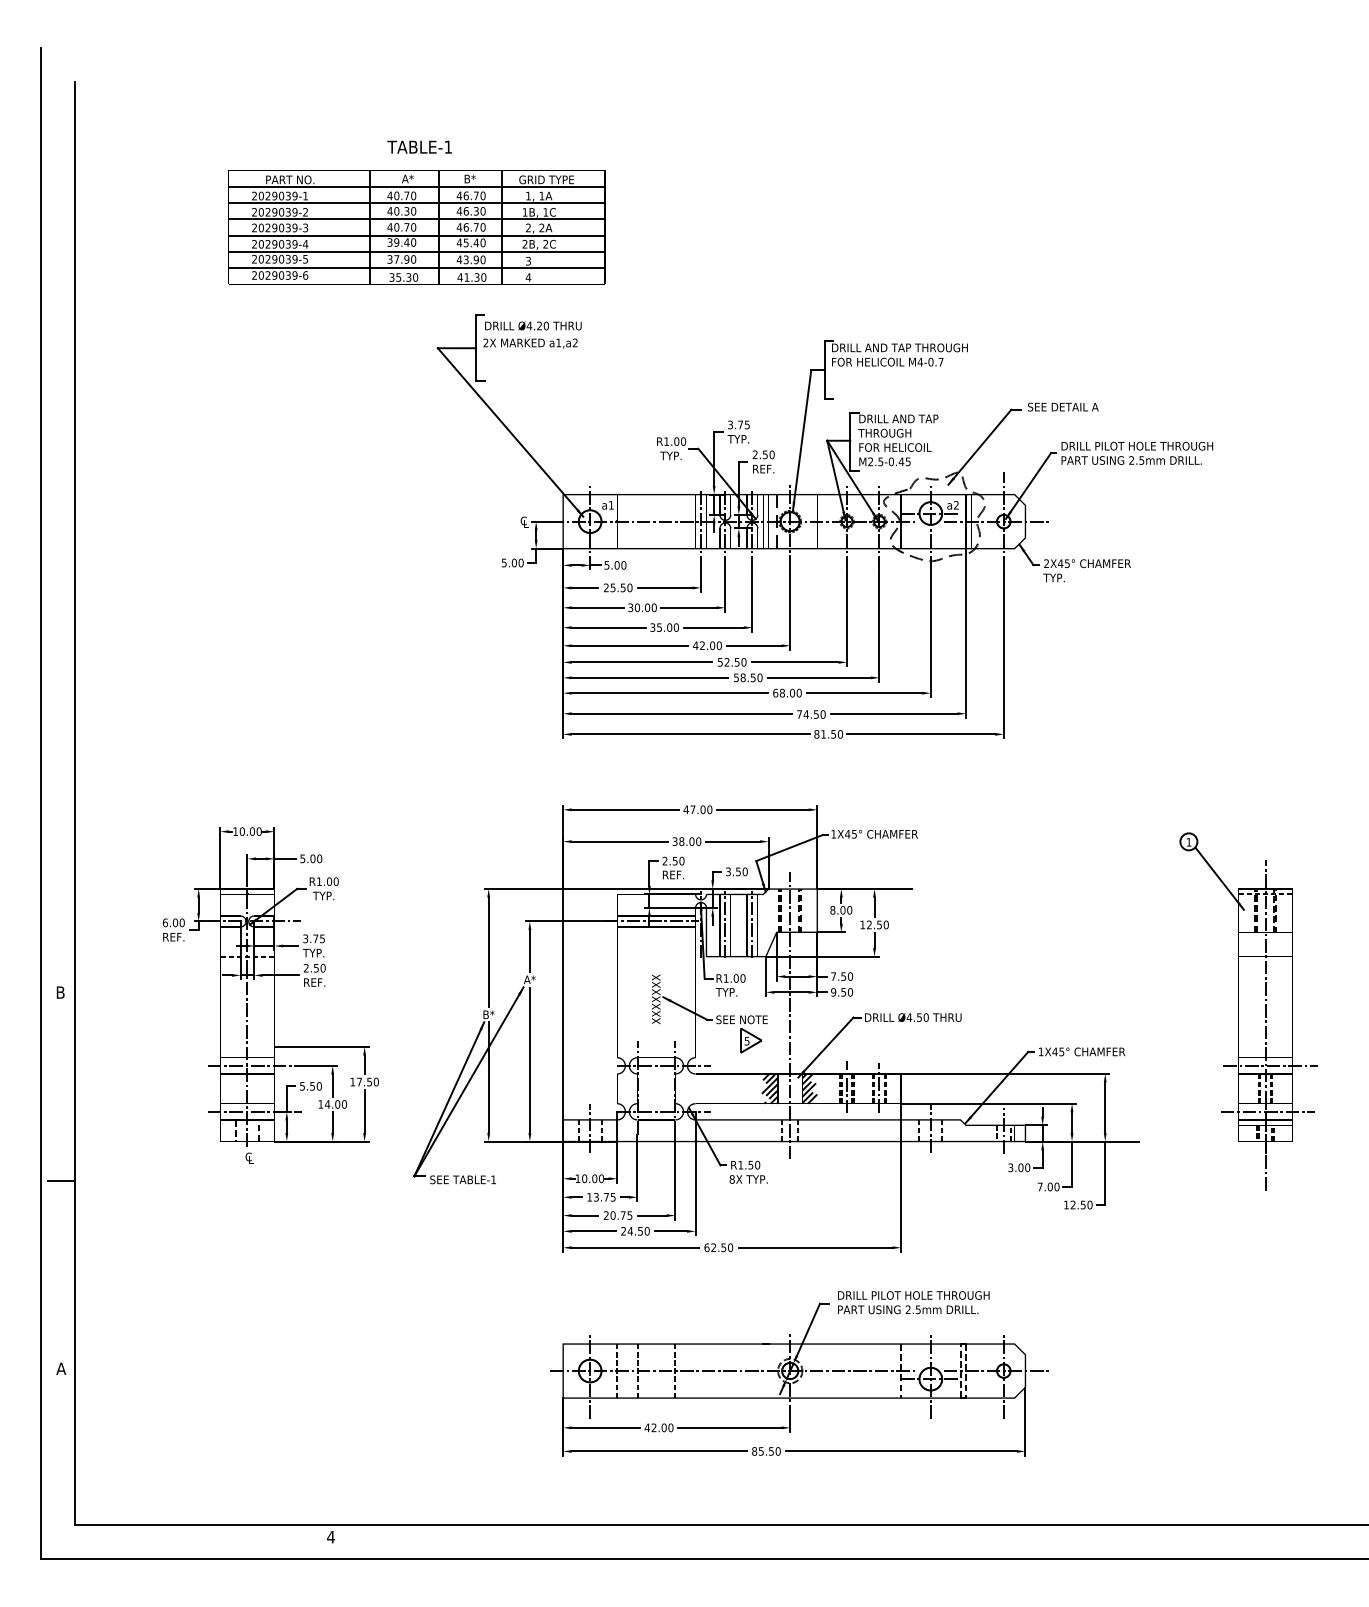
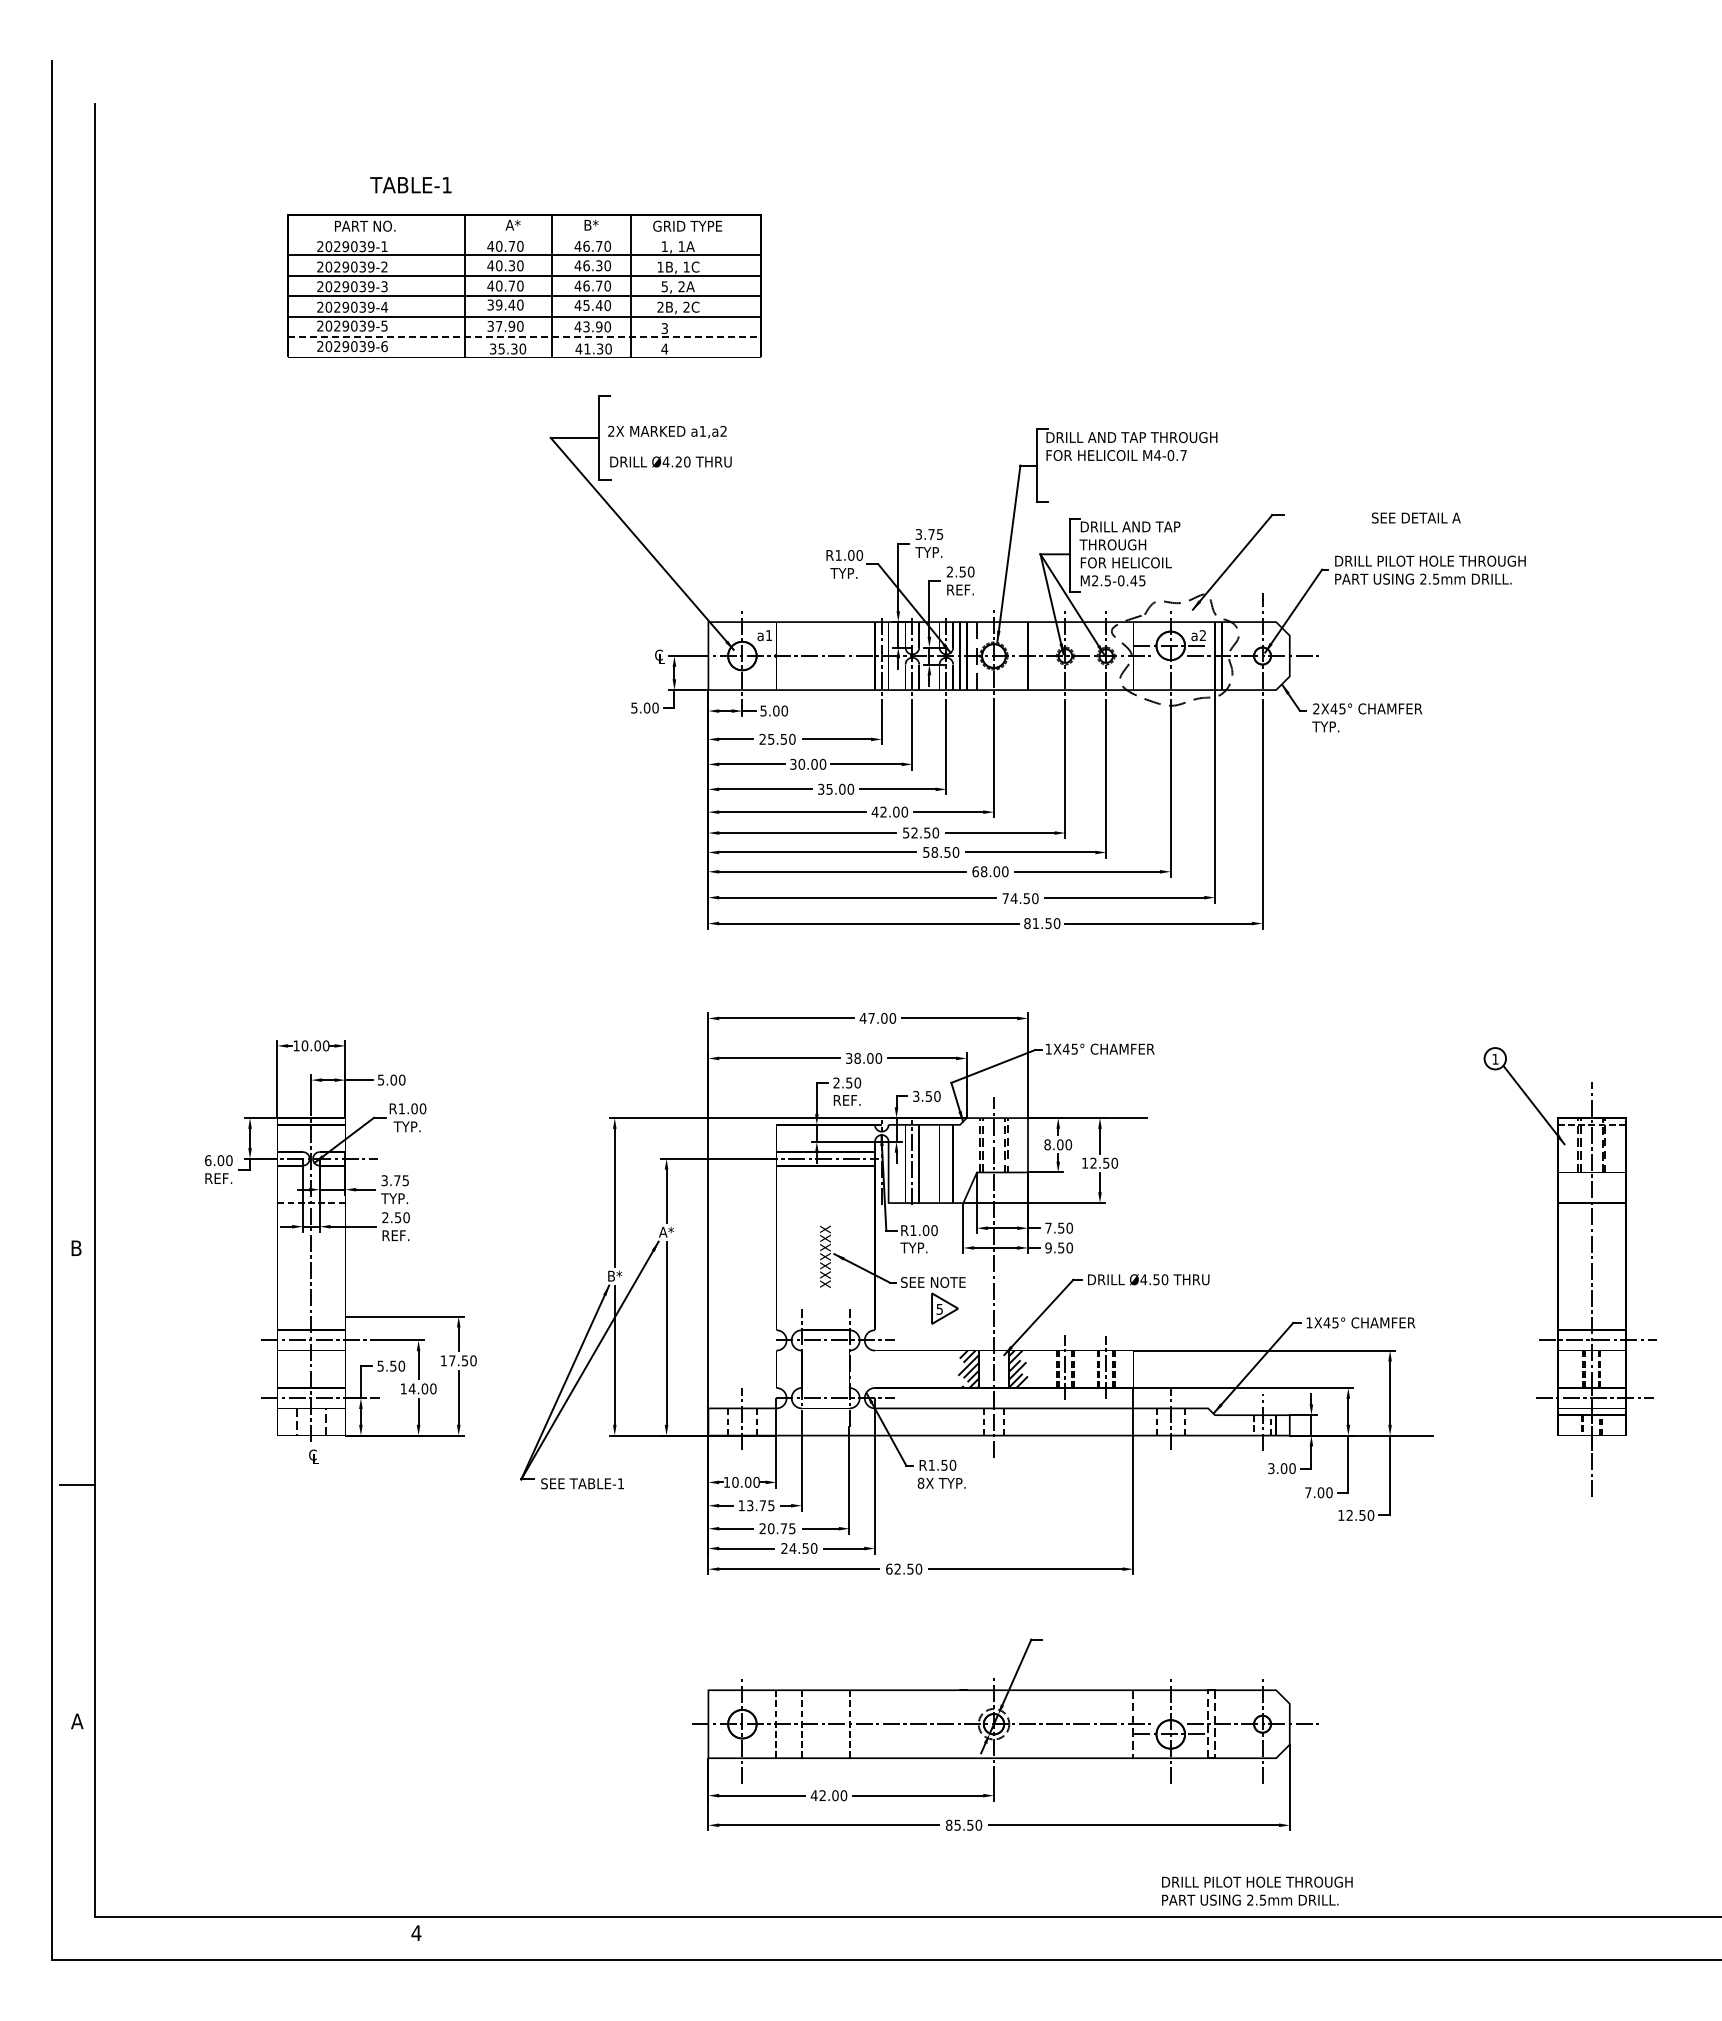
text: (419, 147) -> (410, 185), moved
line: (416, 187) -> (524, 235), removed
text: (528, 227) -> (664, 286), 2, -> 5,
line: (416, 268) -> (524, 337), solid -> dashed
text: (533, 325) -> (670, 461), moved
text: (1063, 406) -> (1416, 517), moved
line: (752, 924) -> (946, 1162), removed
text: (913, 1302) -> (1257, 1890), moved

